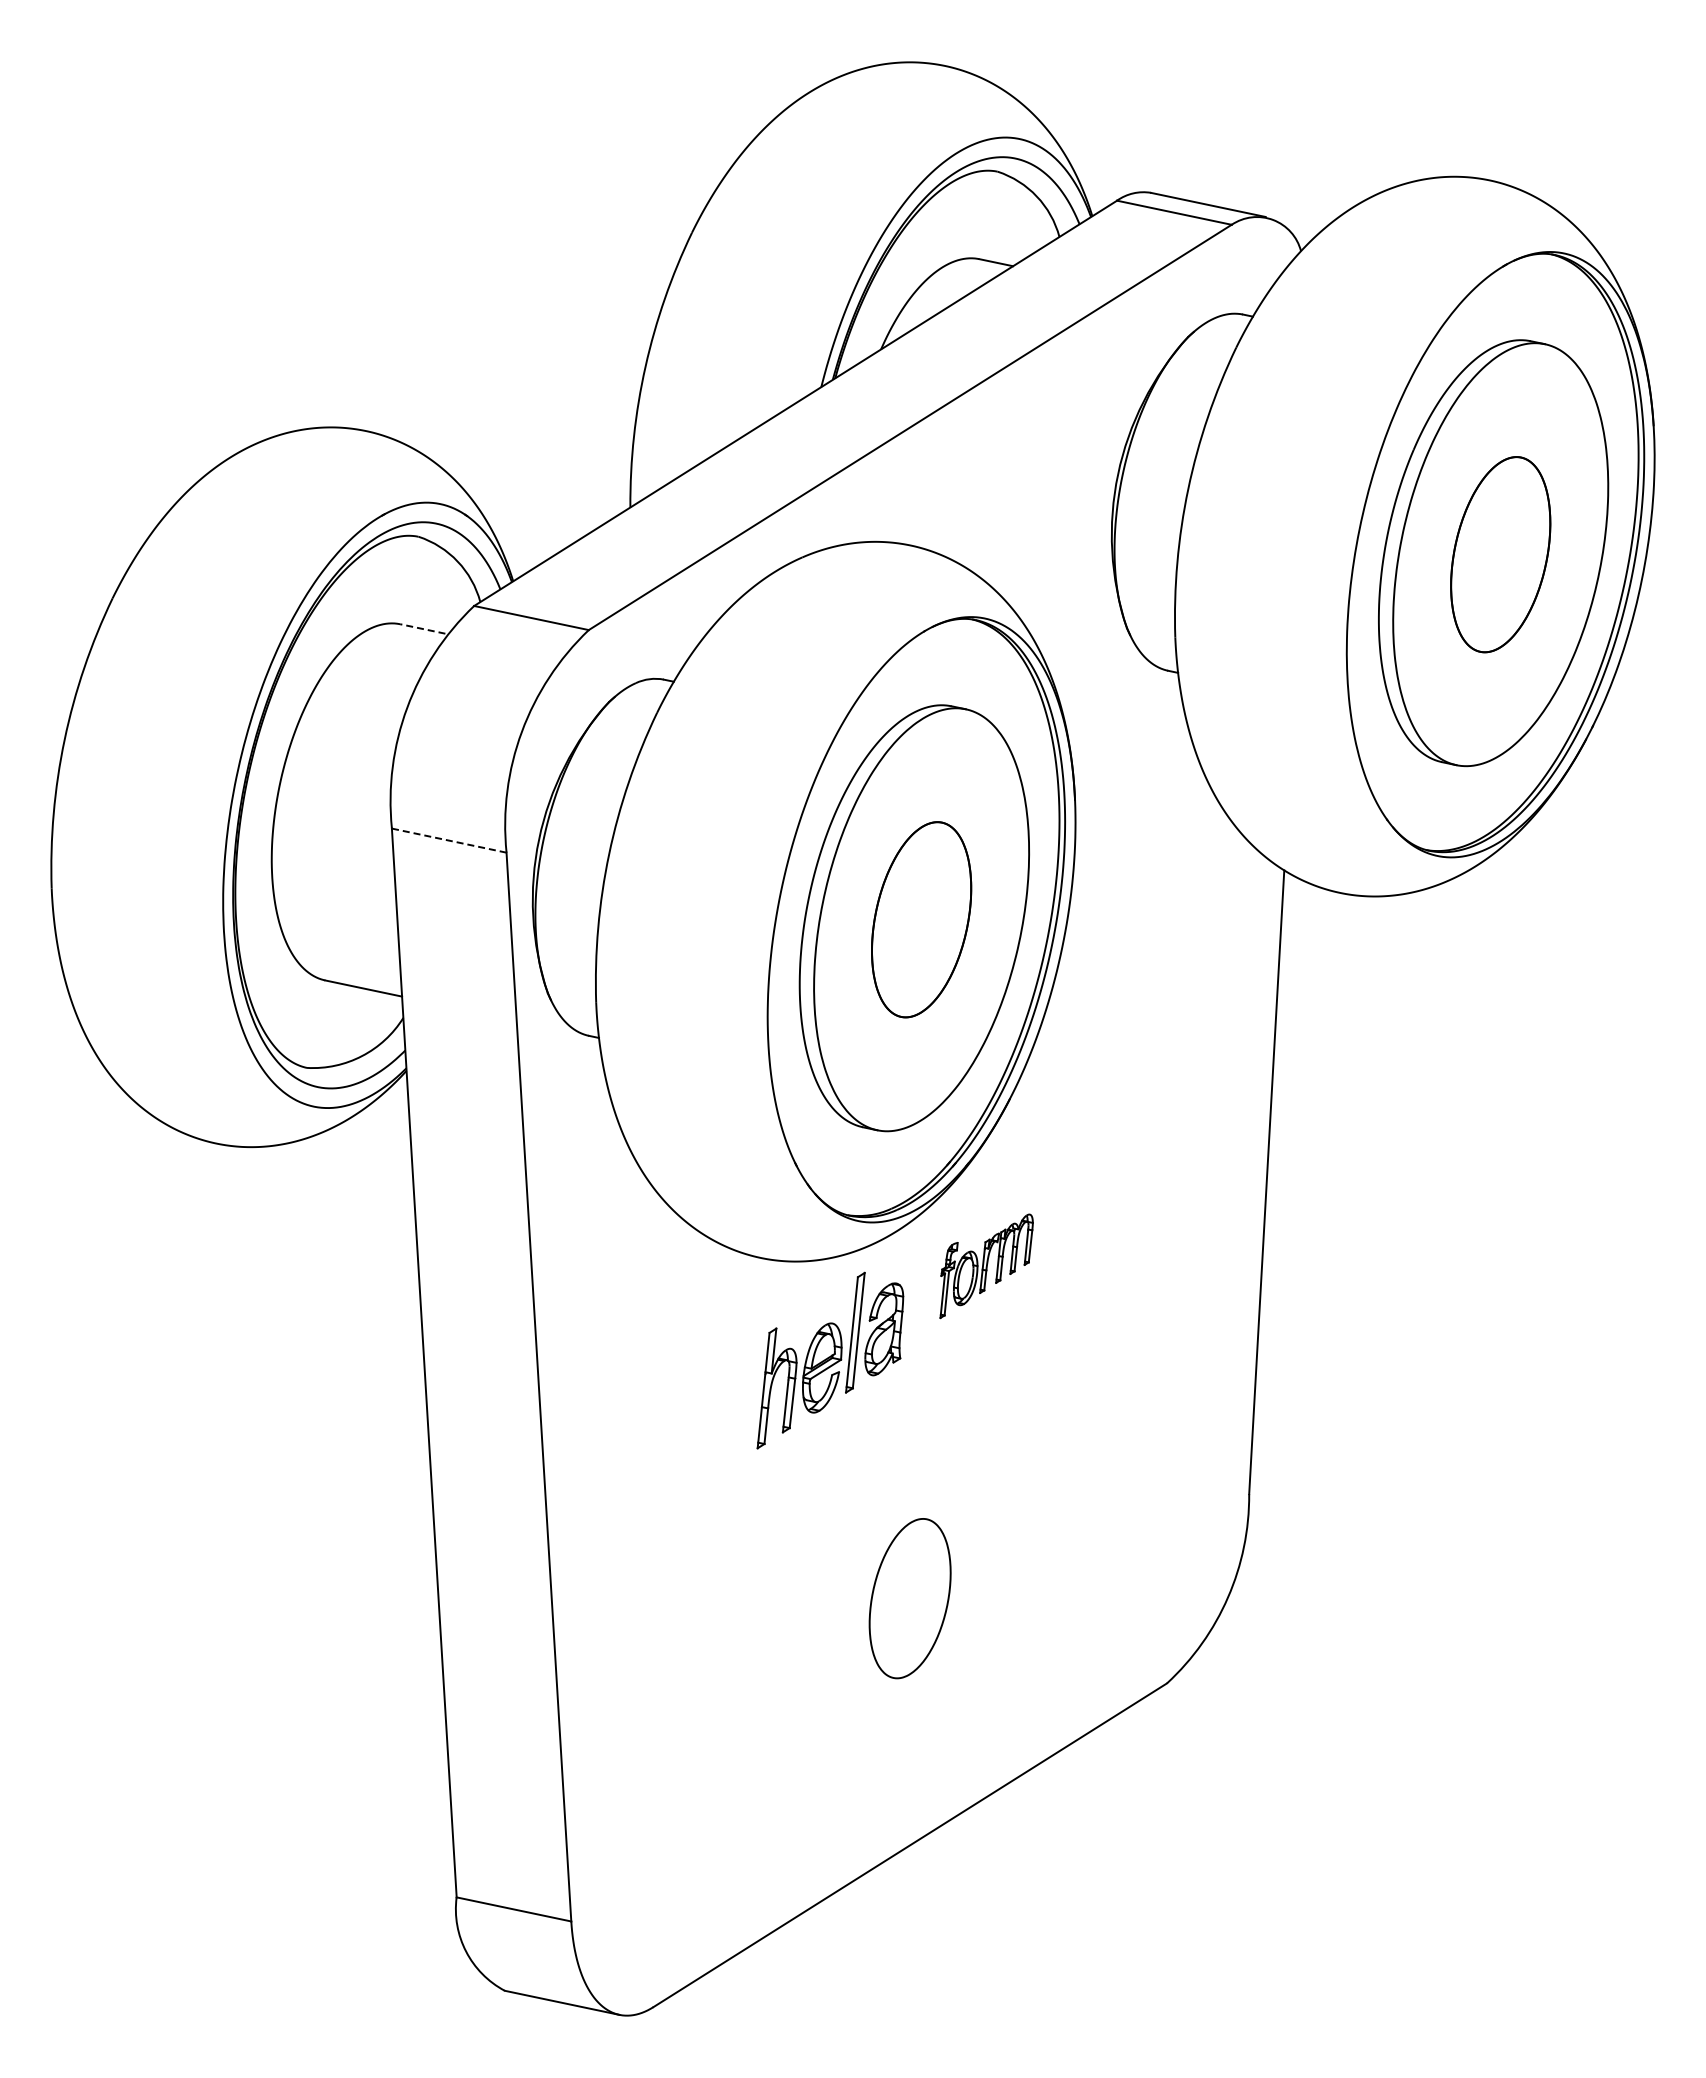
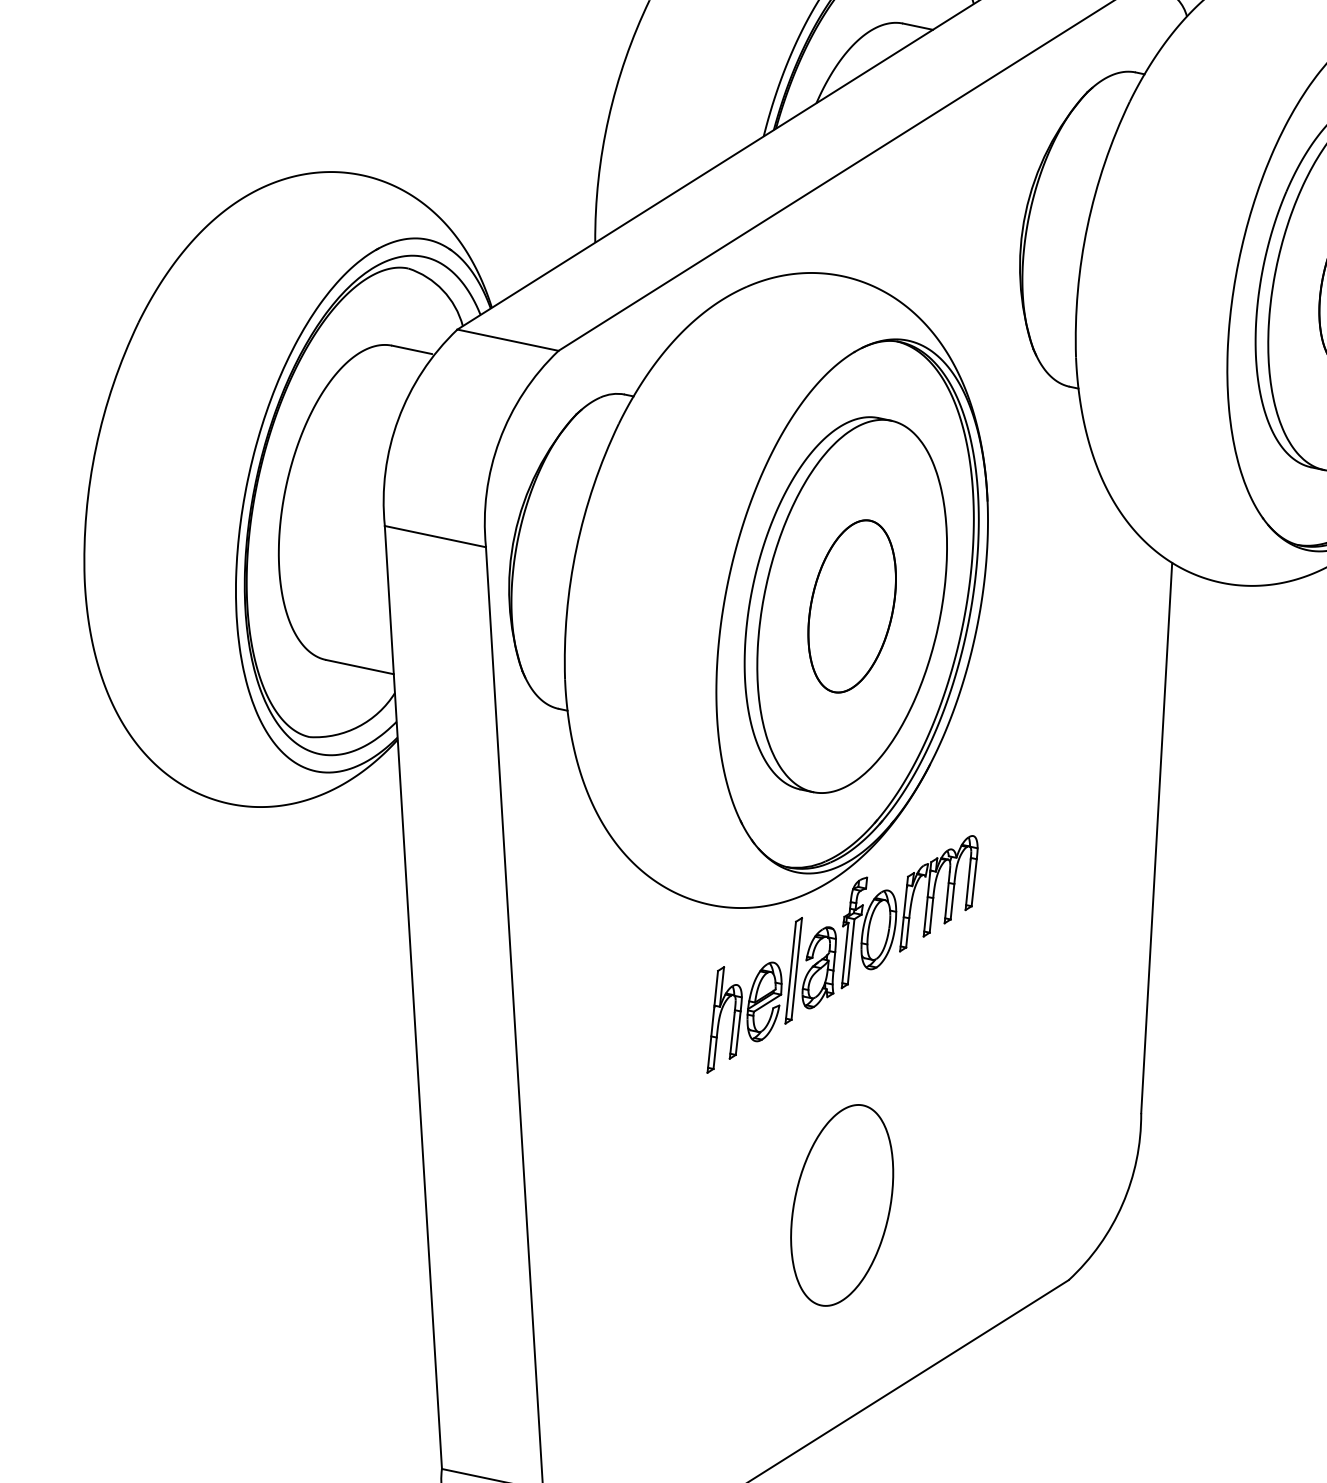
line: (422, 628) -> (411, 349), dashed -> solid
line: (449, 840) -> (435, 536), dashed -> solid
part: (986, 1266) -> (909, 912), size x1.67
part: (909, 1598) -> (841, 1205), size x1.43

